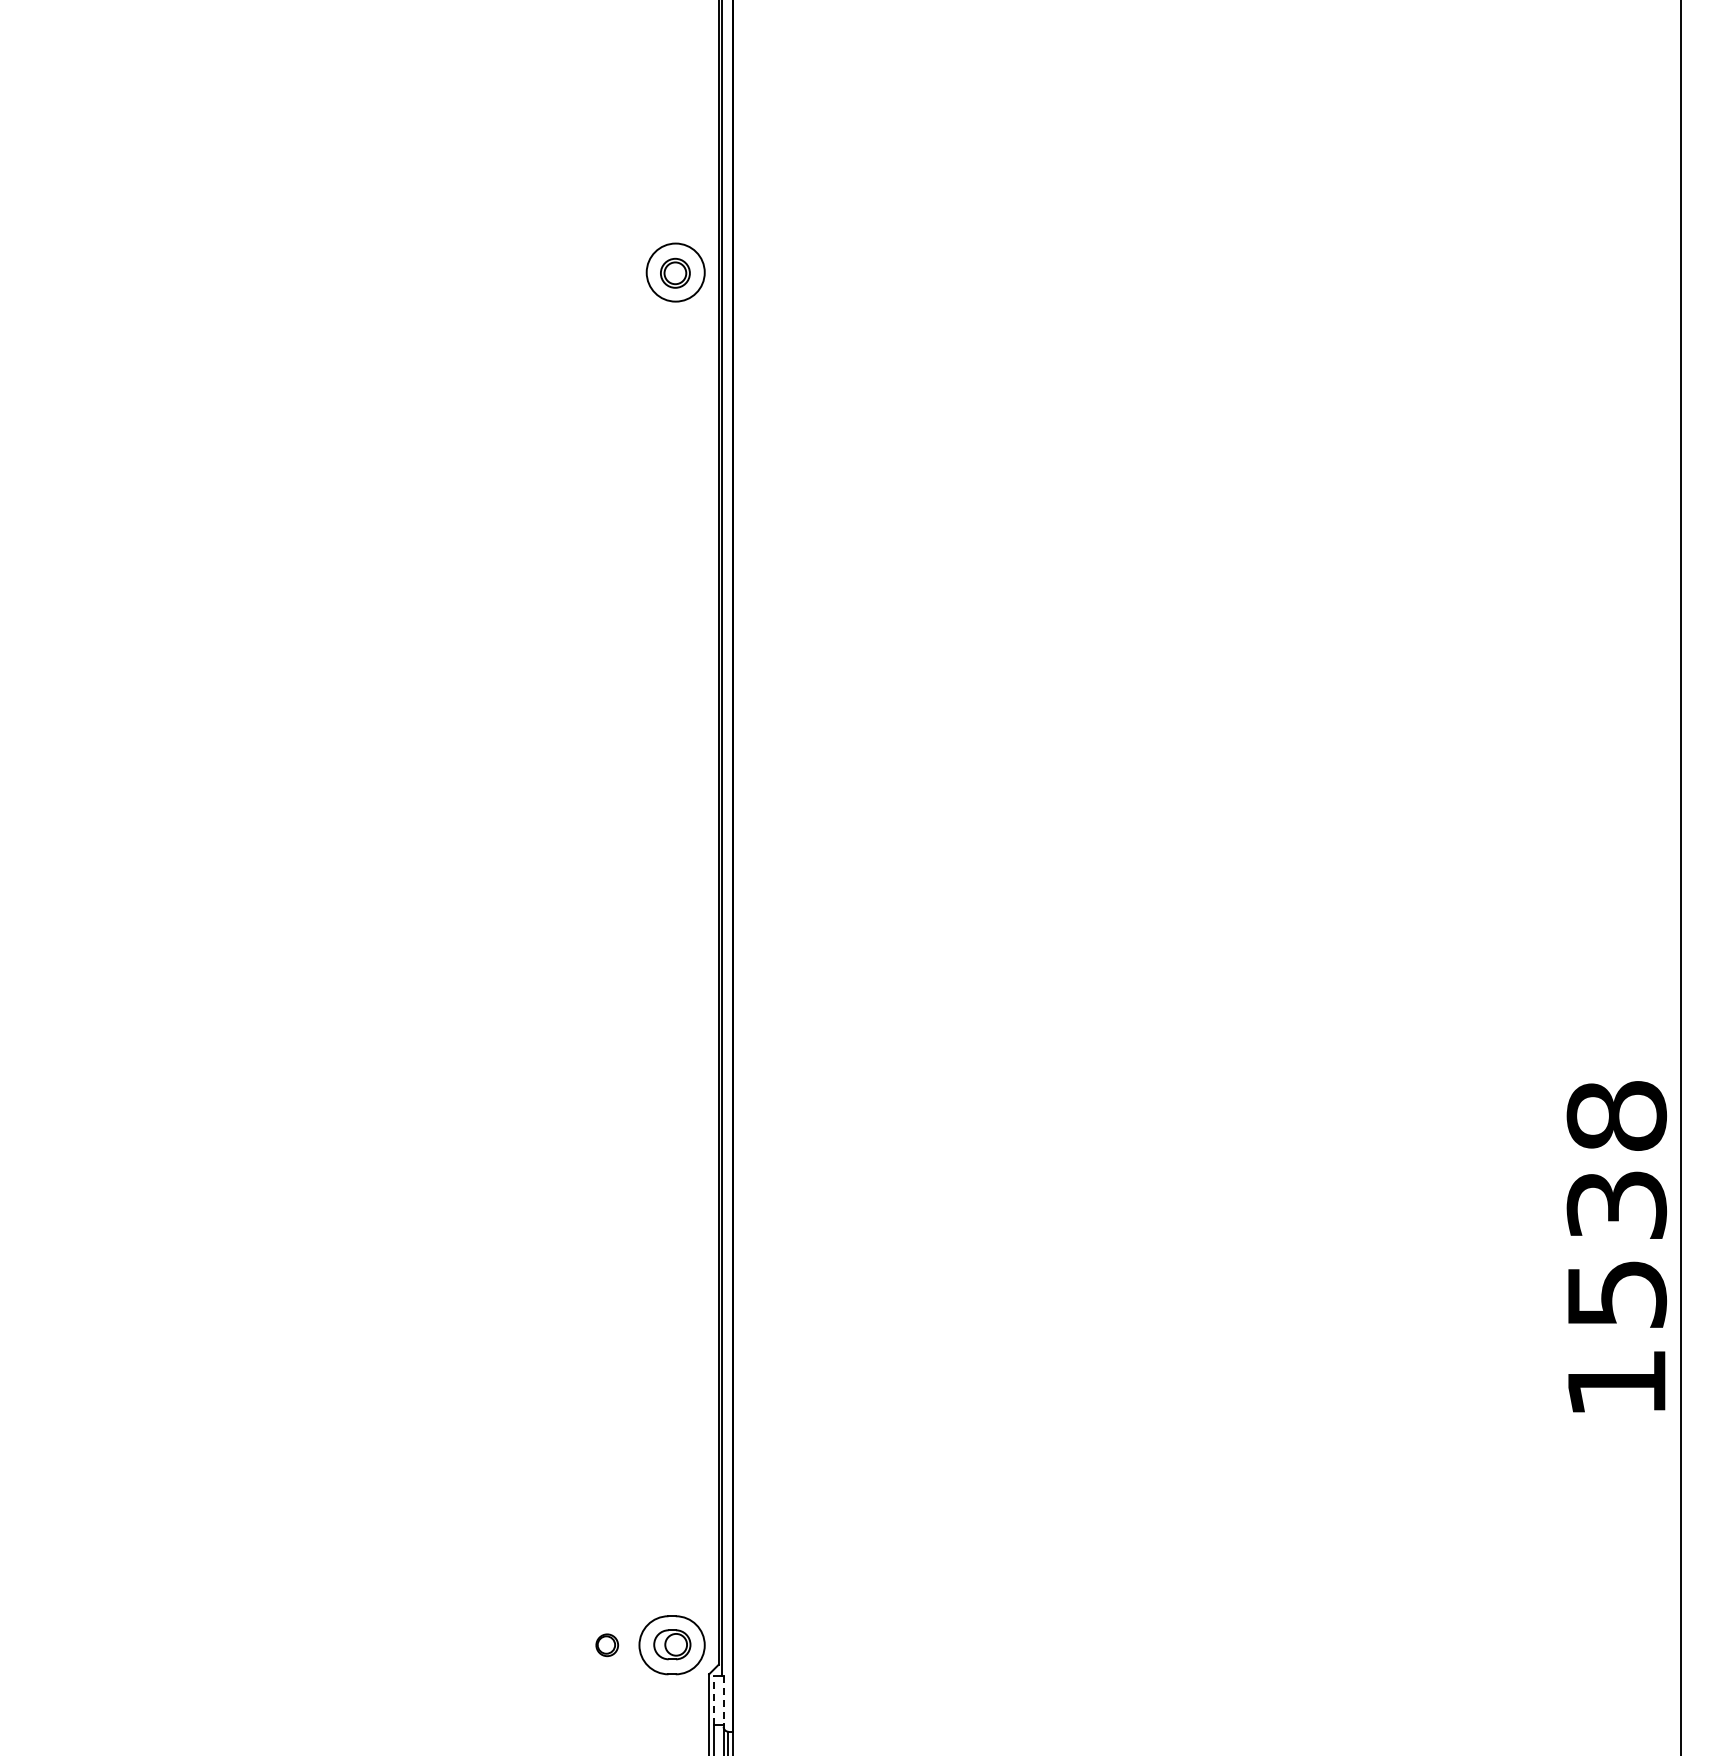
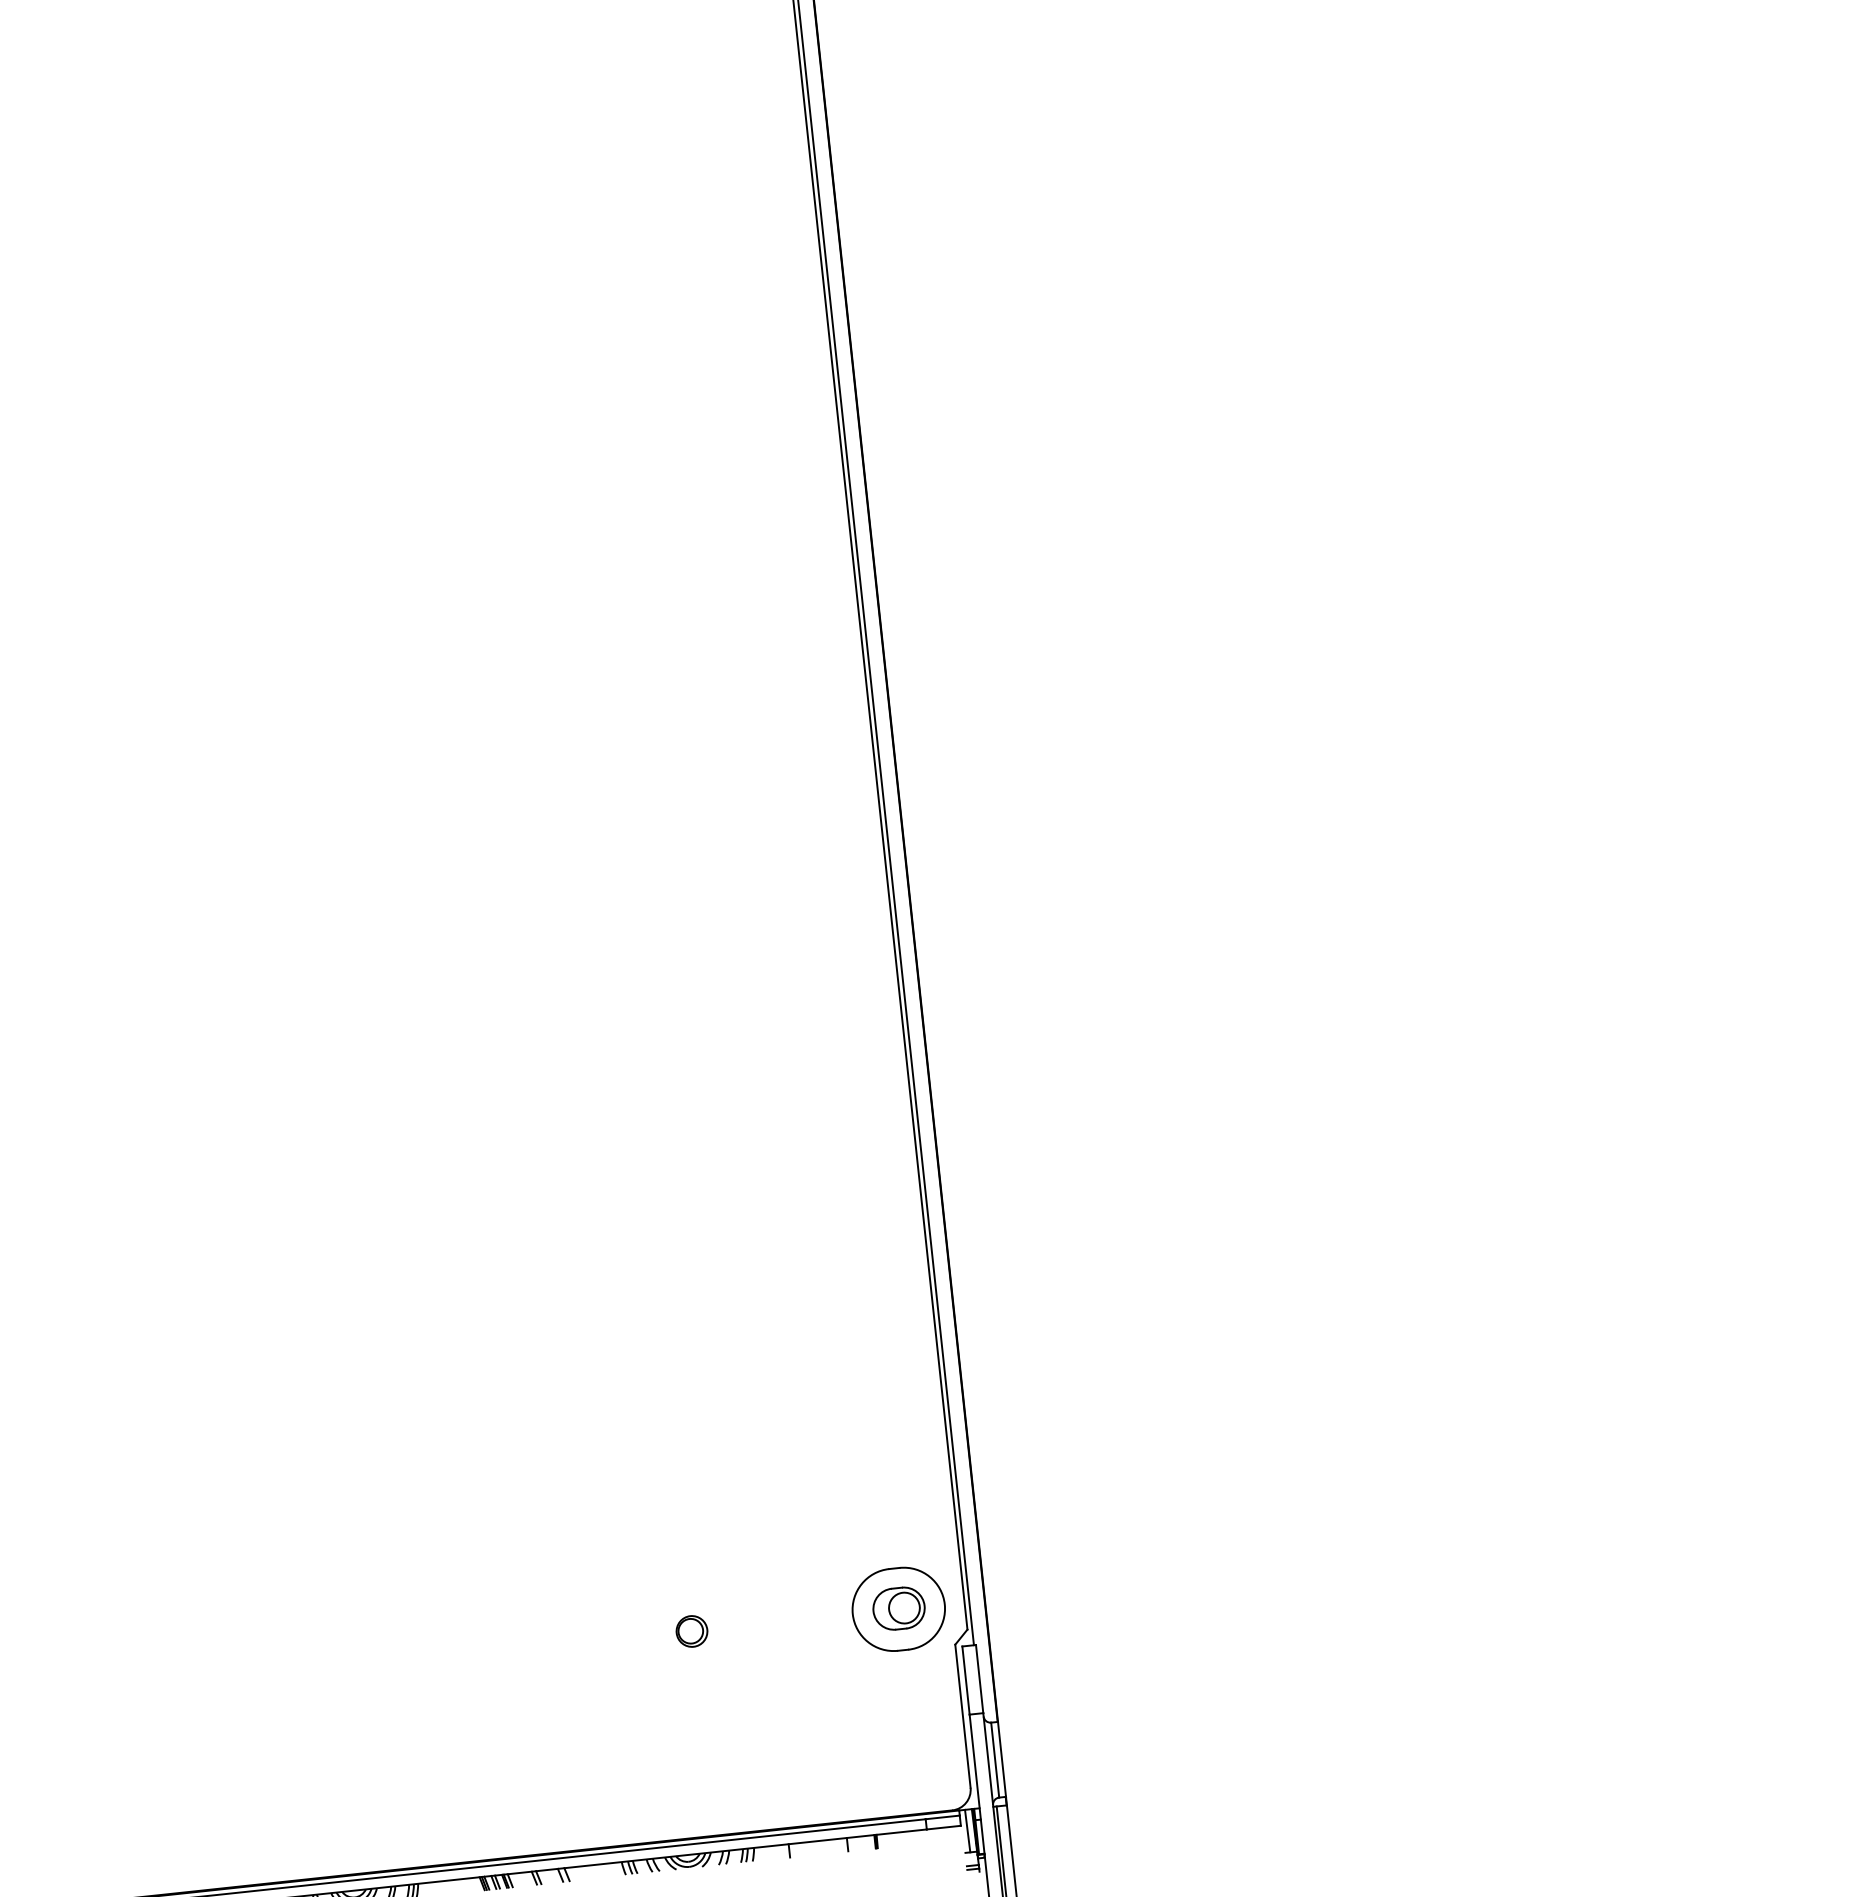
part: (606, 1645) -> (690, 1631), moved
line: (713, 1699) -> (965, 1679), dashed -> solid
line: (723, 1700) -> (979, 1679), dashed -> solid

